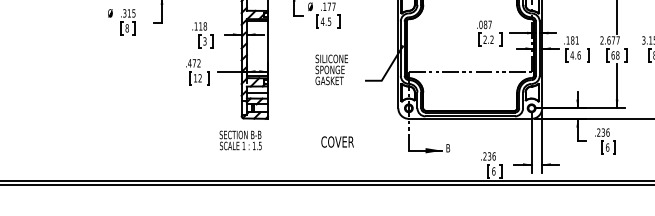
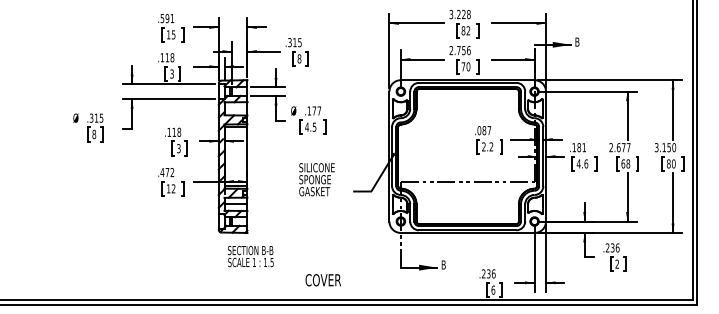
text: (240, 140) -> (250, 256), moved
text: (336, 142) -> (322, 280), moved
text: (607, 146) -> (617, 263), 6 -> 2

